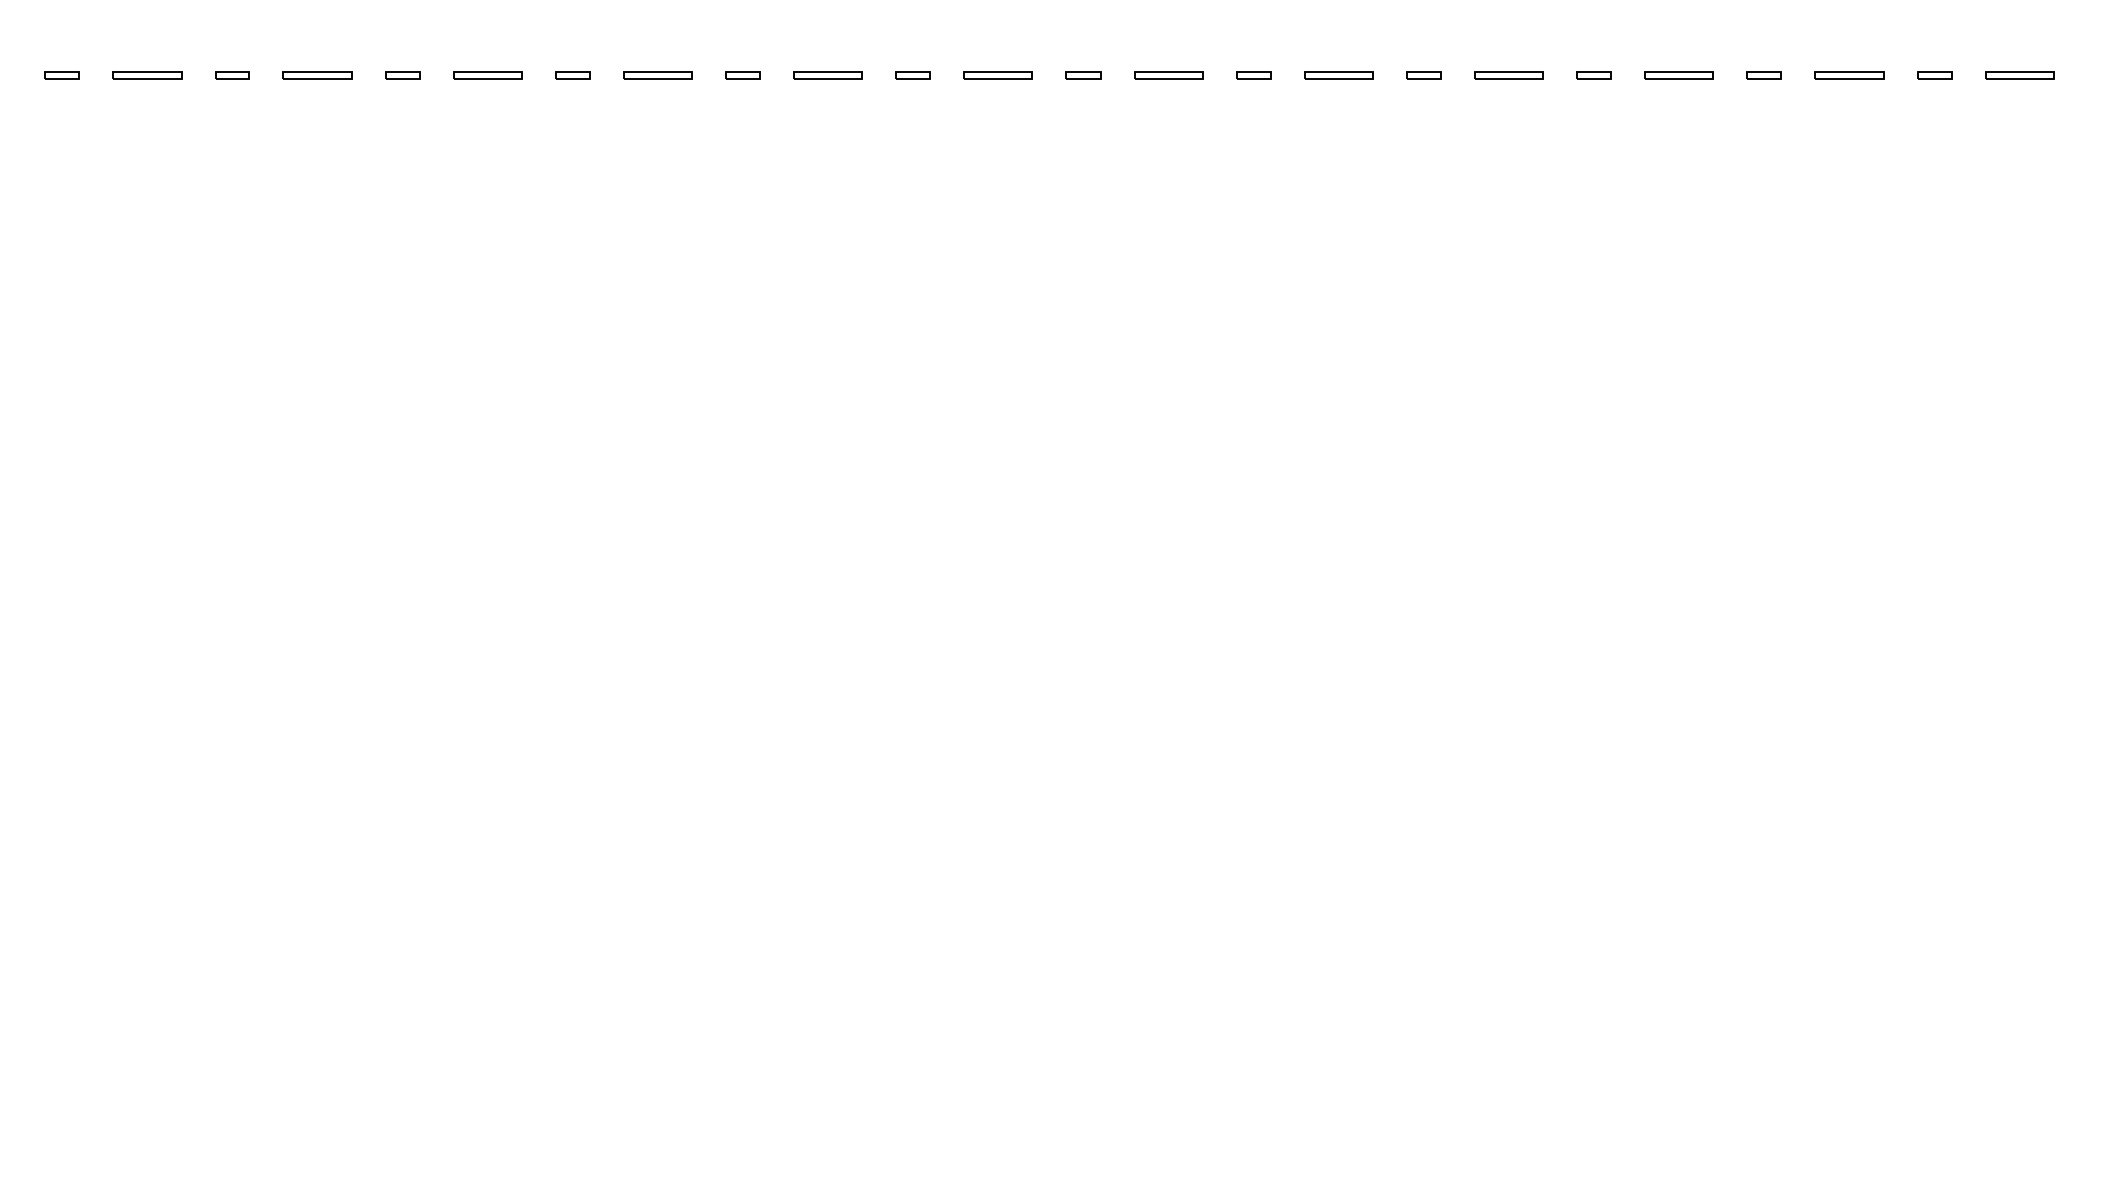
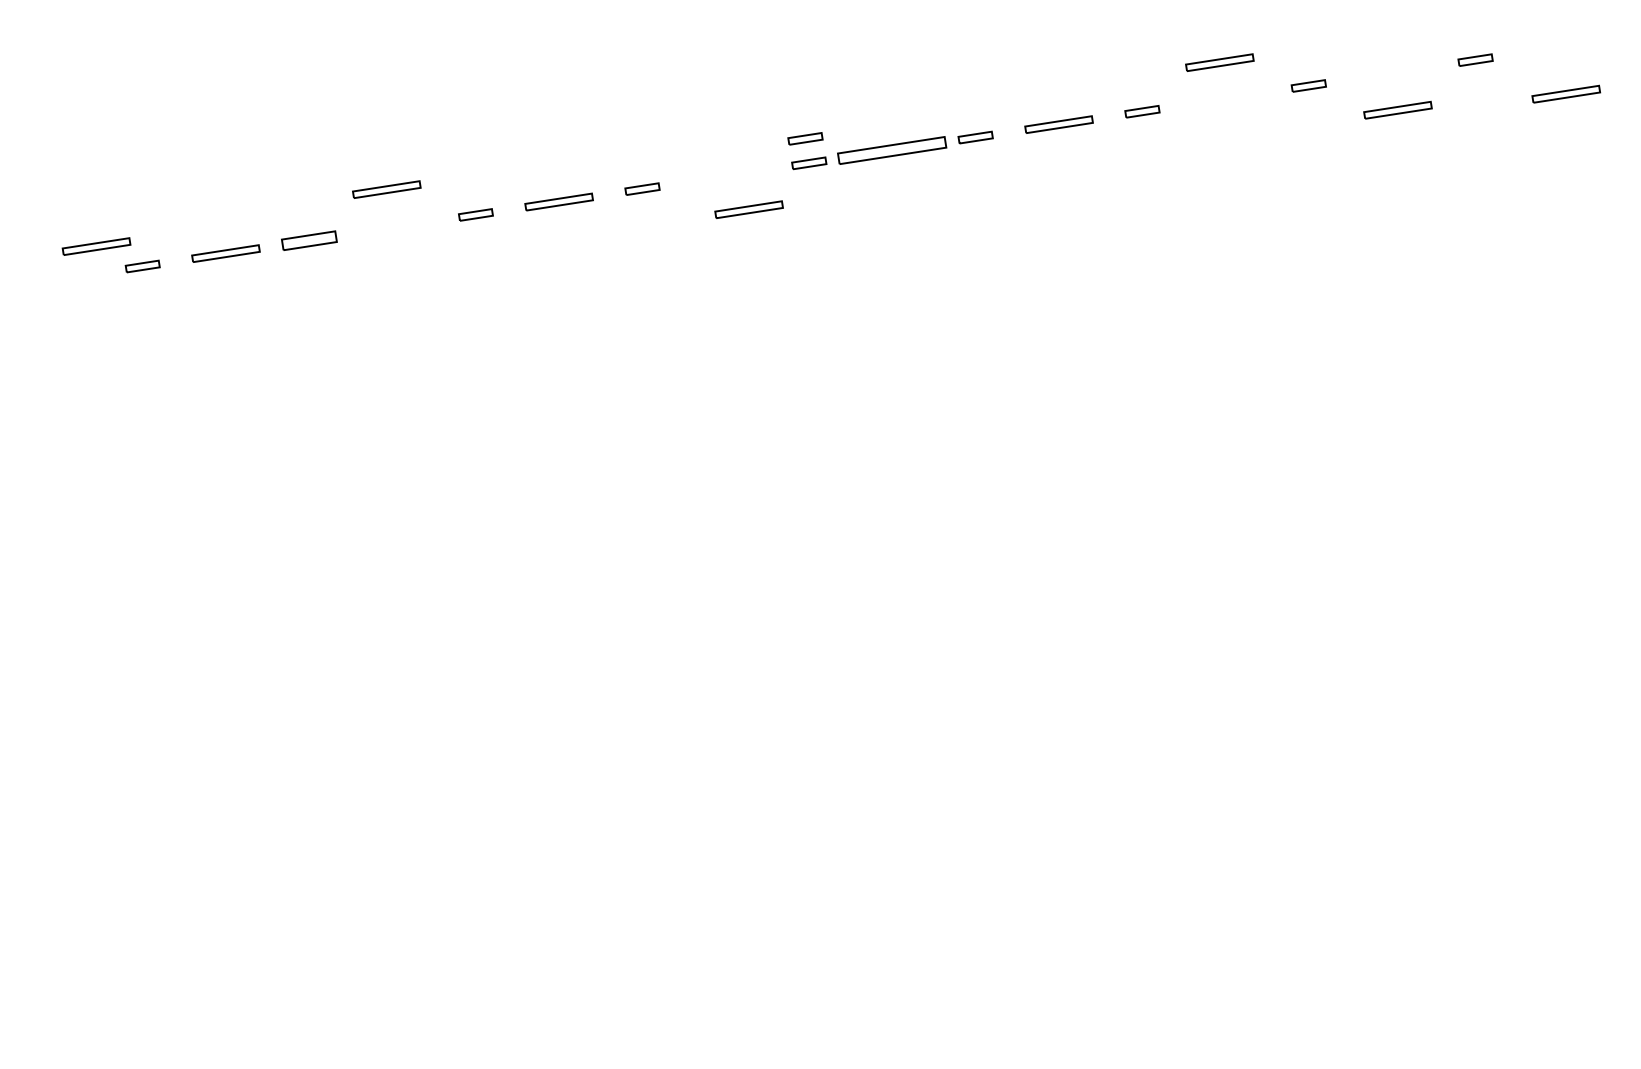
part: (1253, 50) -> (805, 138), added
part: (487, 75) -> (96, 246), moved
part: (742, 75) -> (308, 240), size x1.6
part: (827, 75) -> (386, 189), moved
part: (1168, 75) -> (748, 209), moved
part: (1338, 75) -> (892, 150), size x1.6
part: (1678, 75) -> (1219, 62), moved
part: (1849, 75) -> (1398, 110), moved
part: (2019, 75) -> (1565, 94), moved

